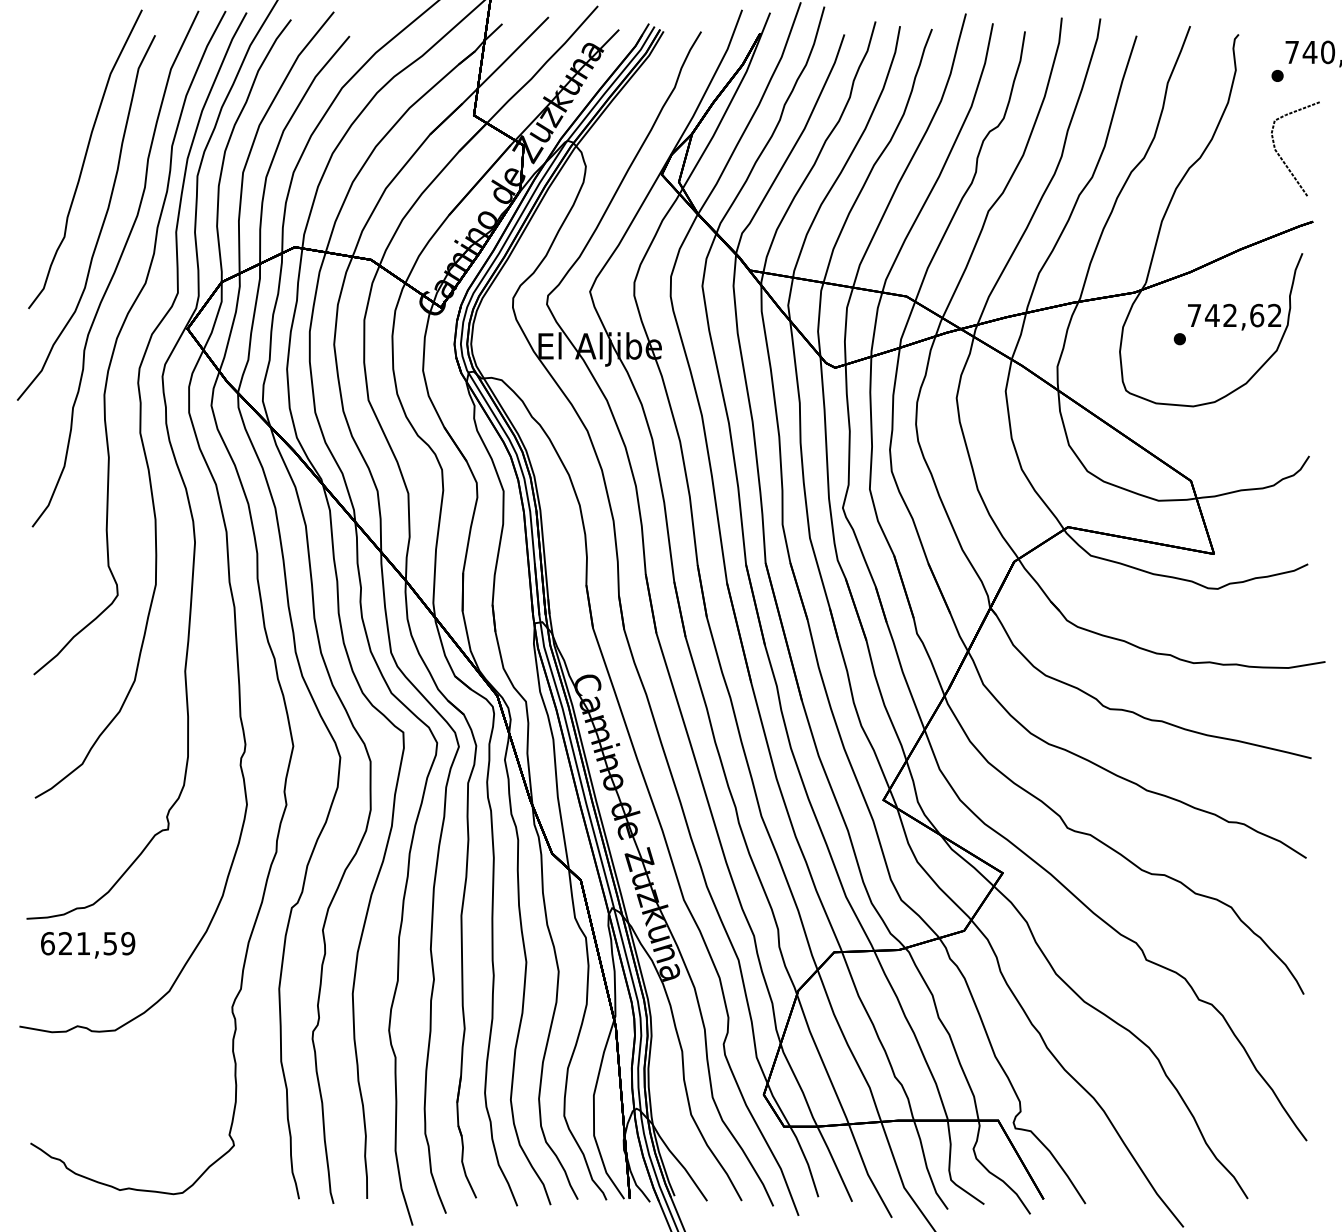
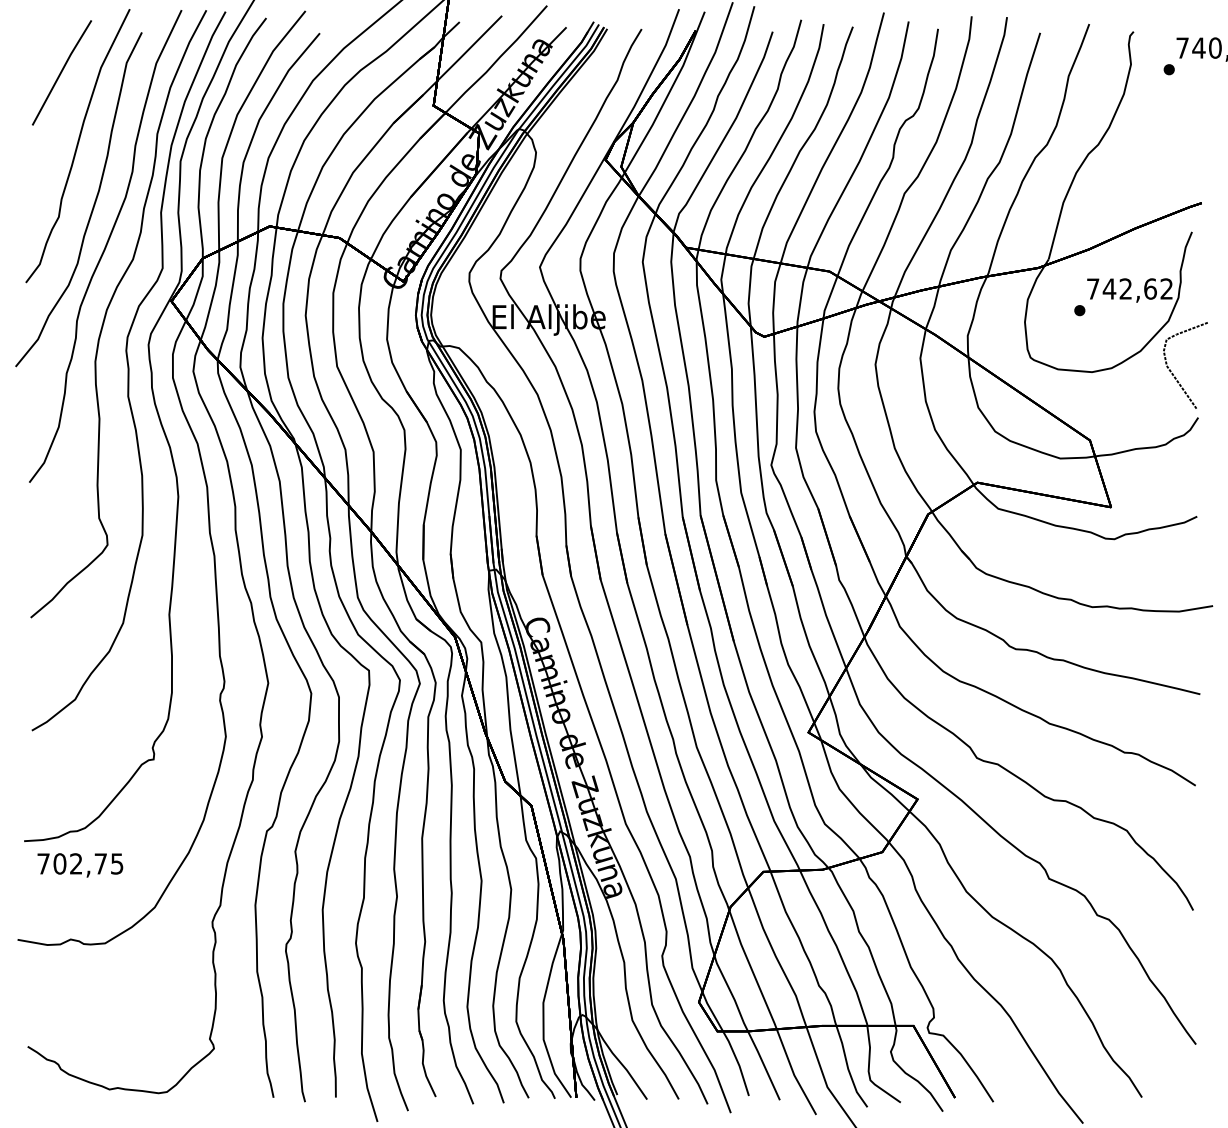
part: (67, 79) -> (61, 72), added
curve: (1282, 157) -> (1173, 373), moved
text: (88, 943) -> (80, 863), 621,59 -> 702,75

